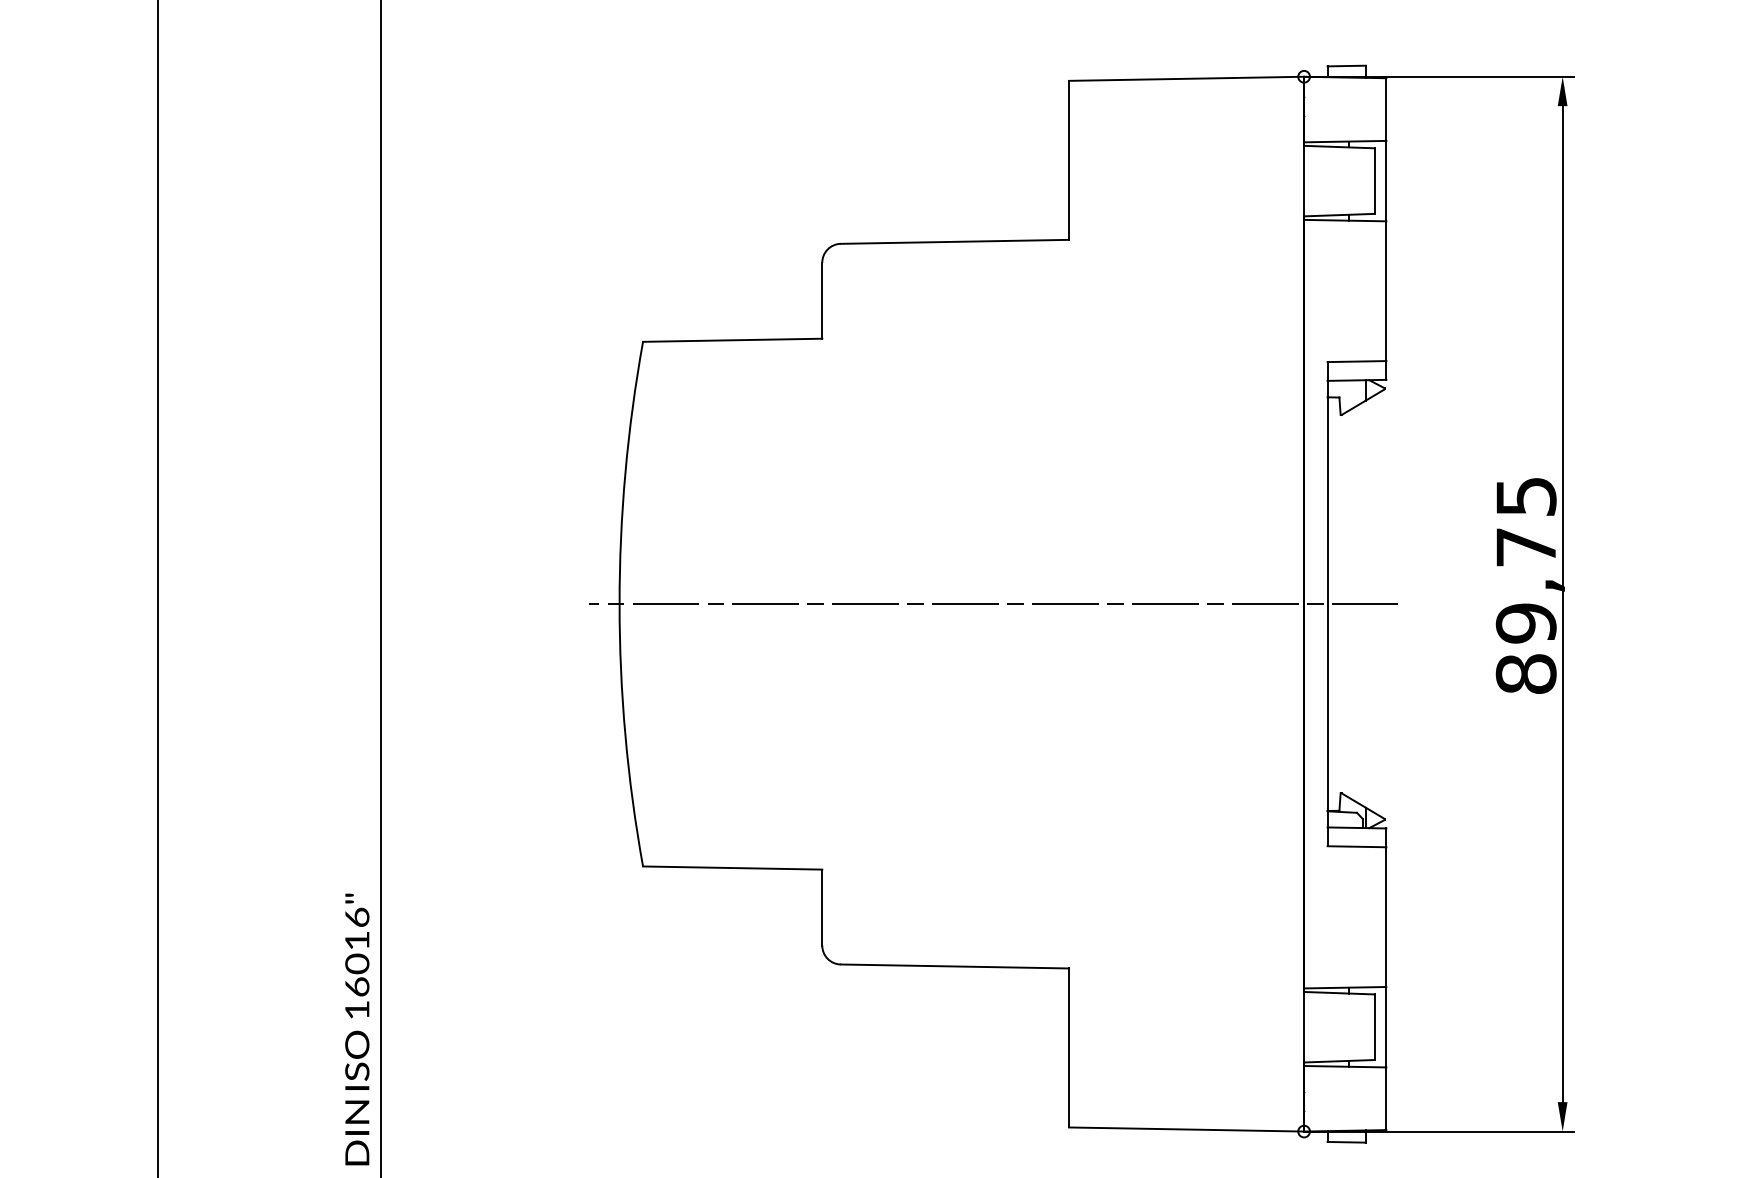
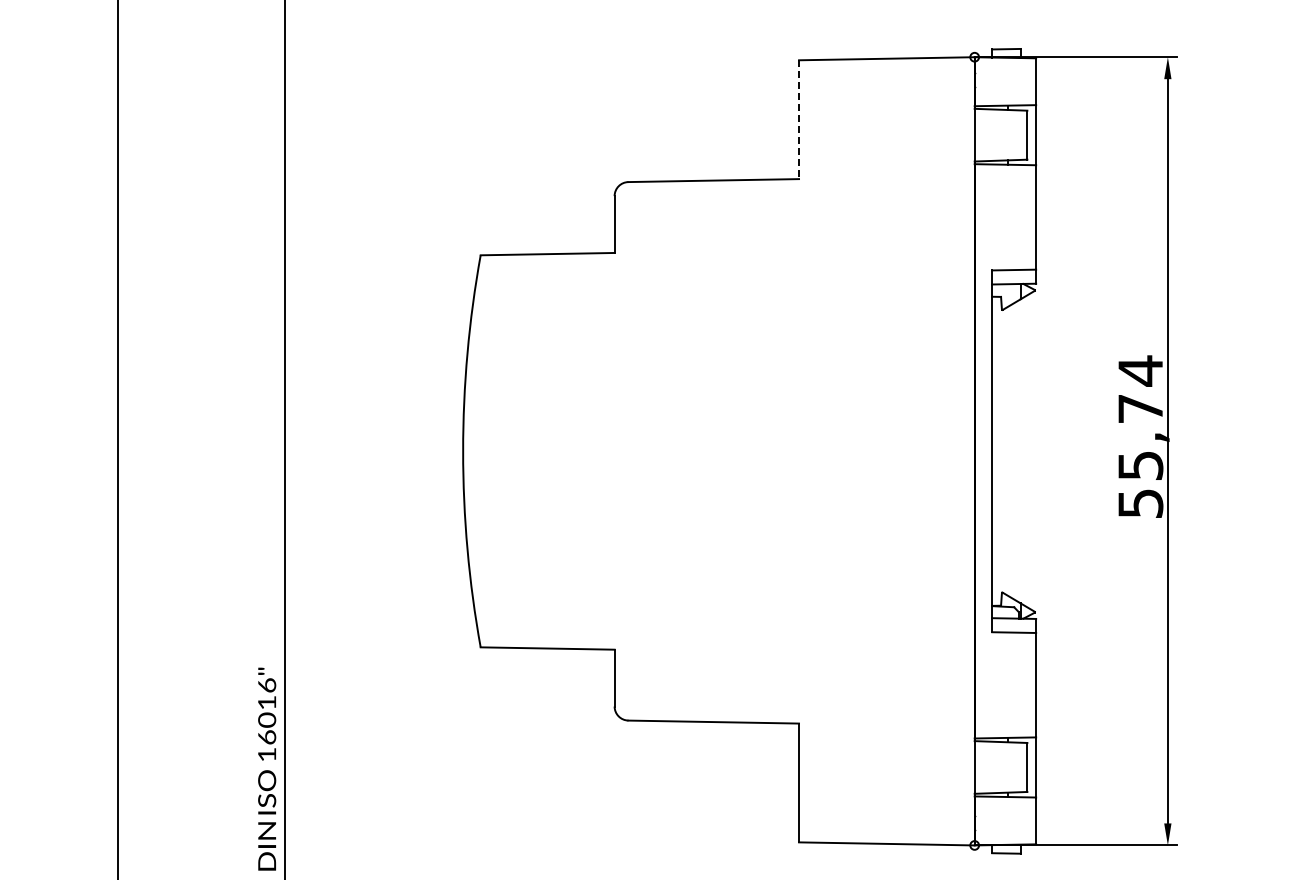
line: (1069, 161) -> (799, 120), solid -> dashed
text: (1526, 584) -> (1140, 436), 89,75 -> 55,74
line: (993, 604) -> (742, 451), removed

